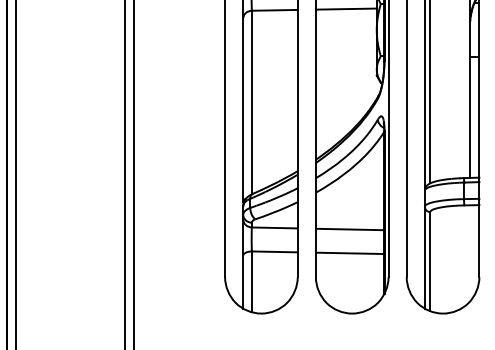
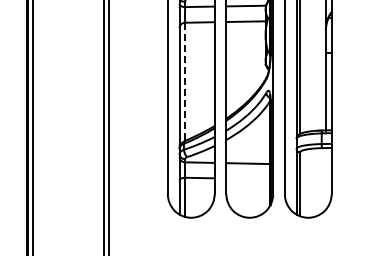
line: (252, 103) -> (185, 82), solid -> dashed
line: (350, 252) -> (248, 178), removed

